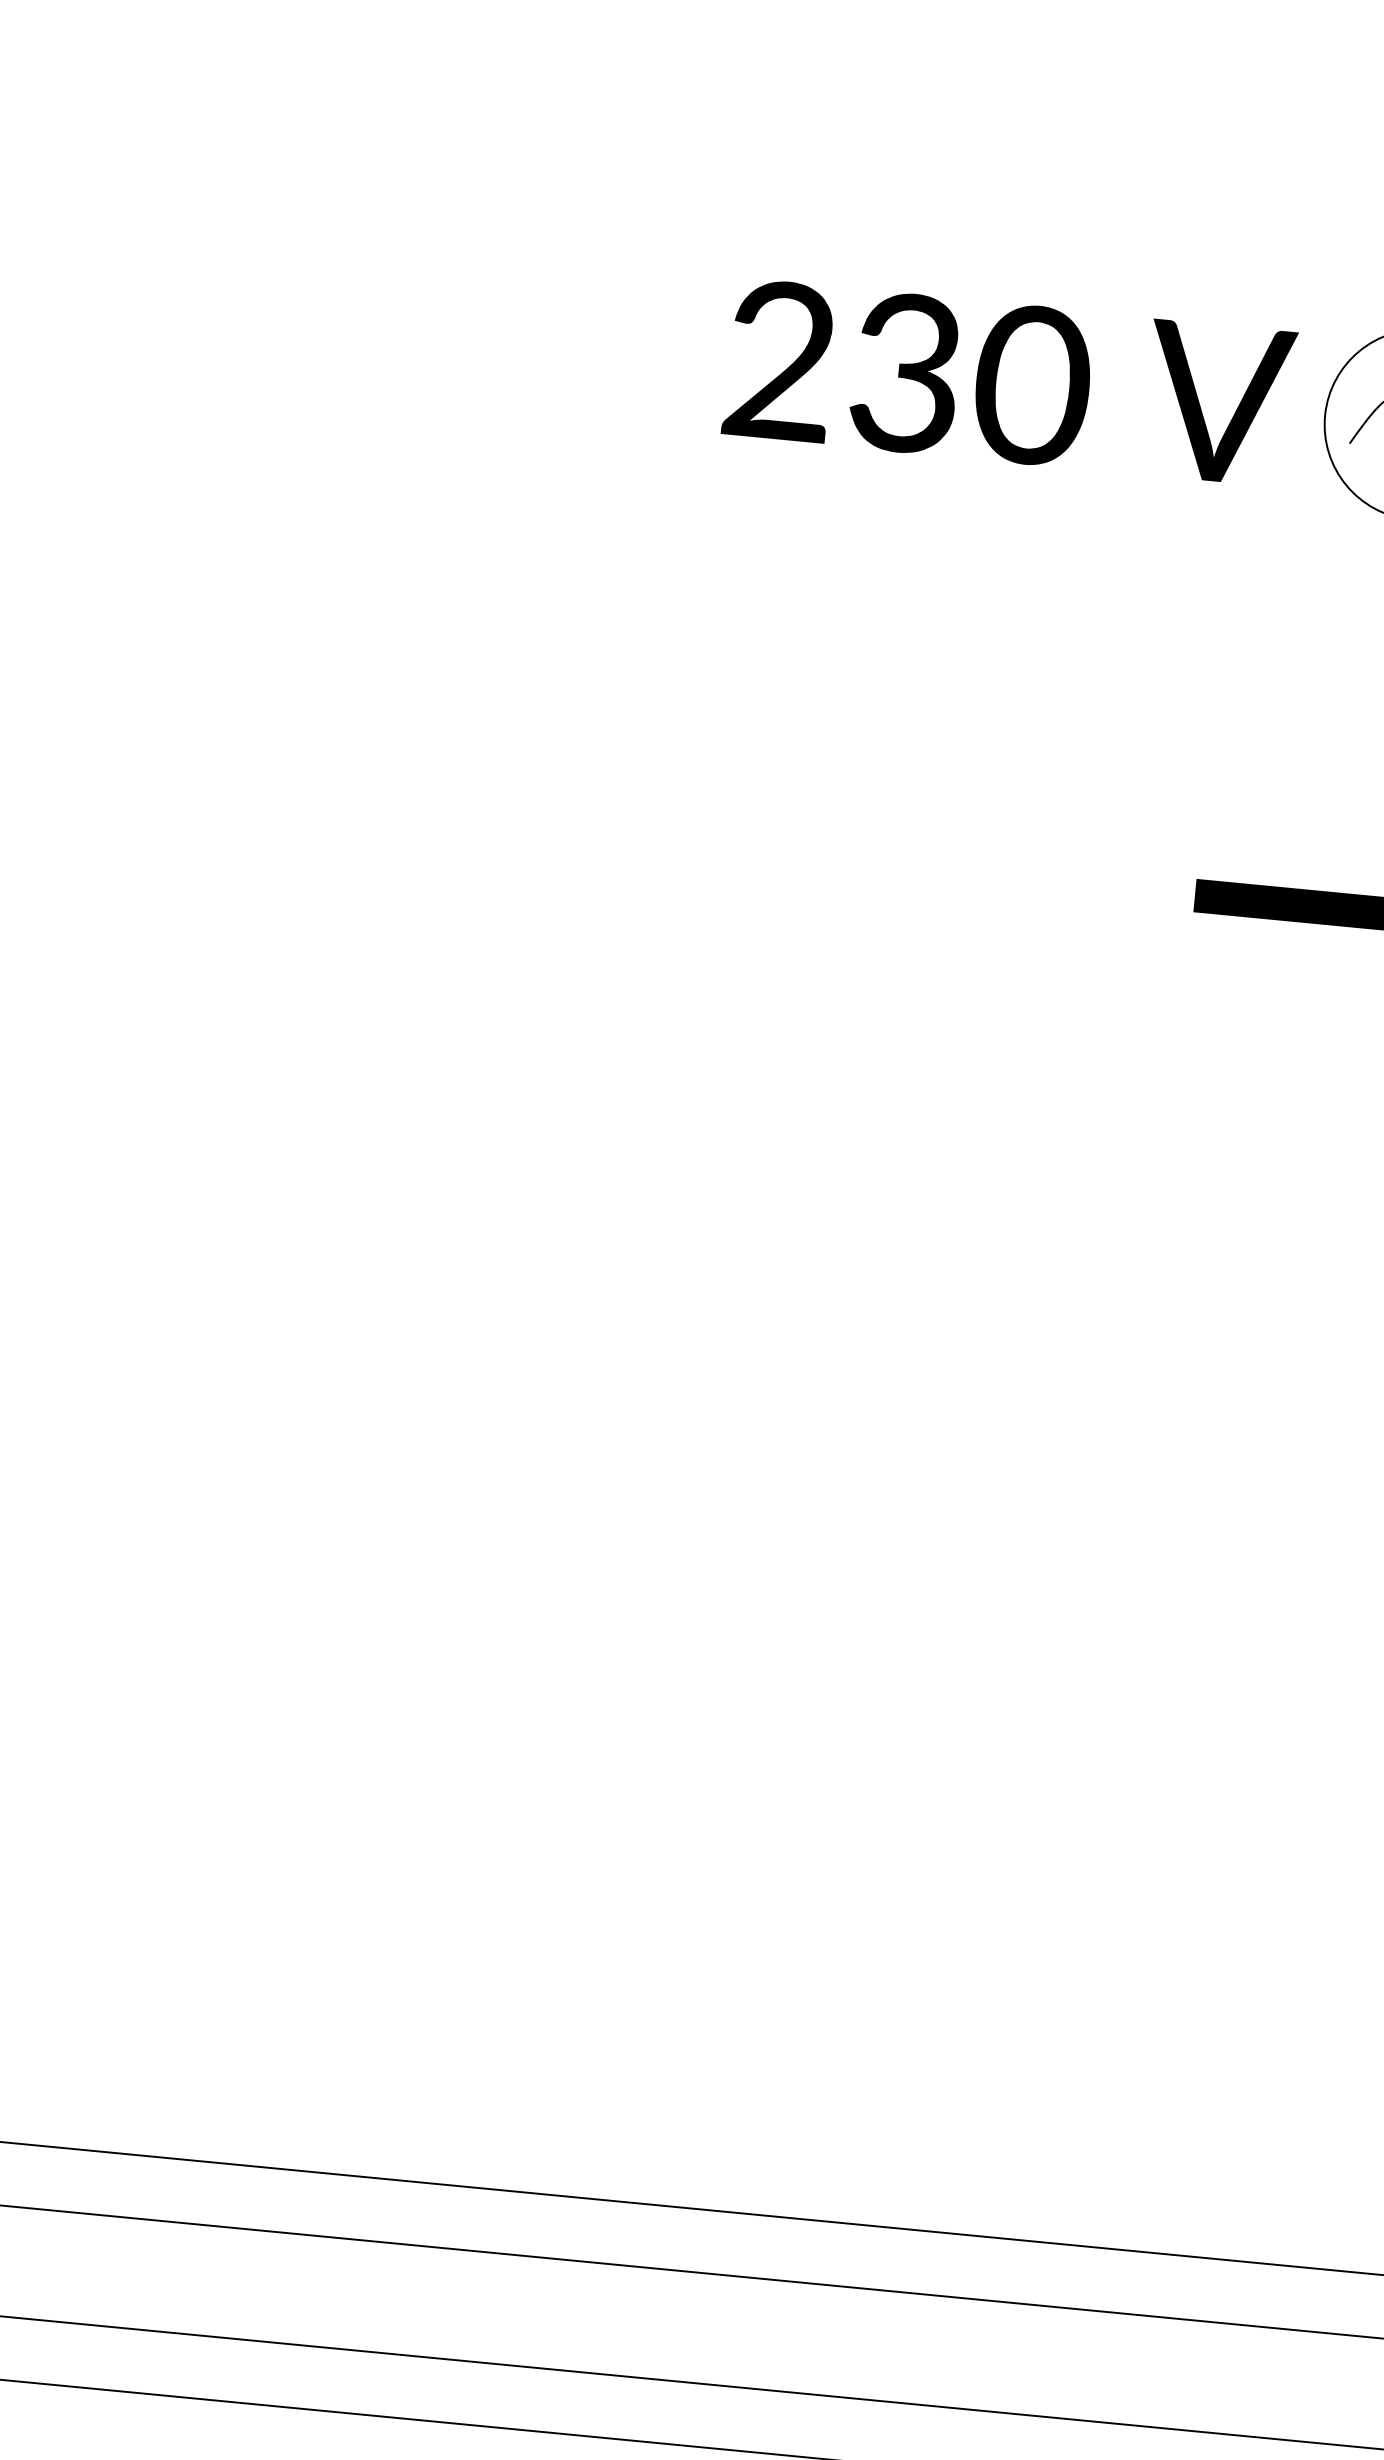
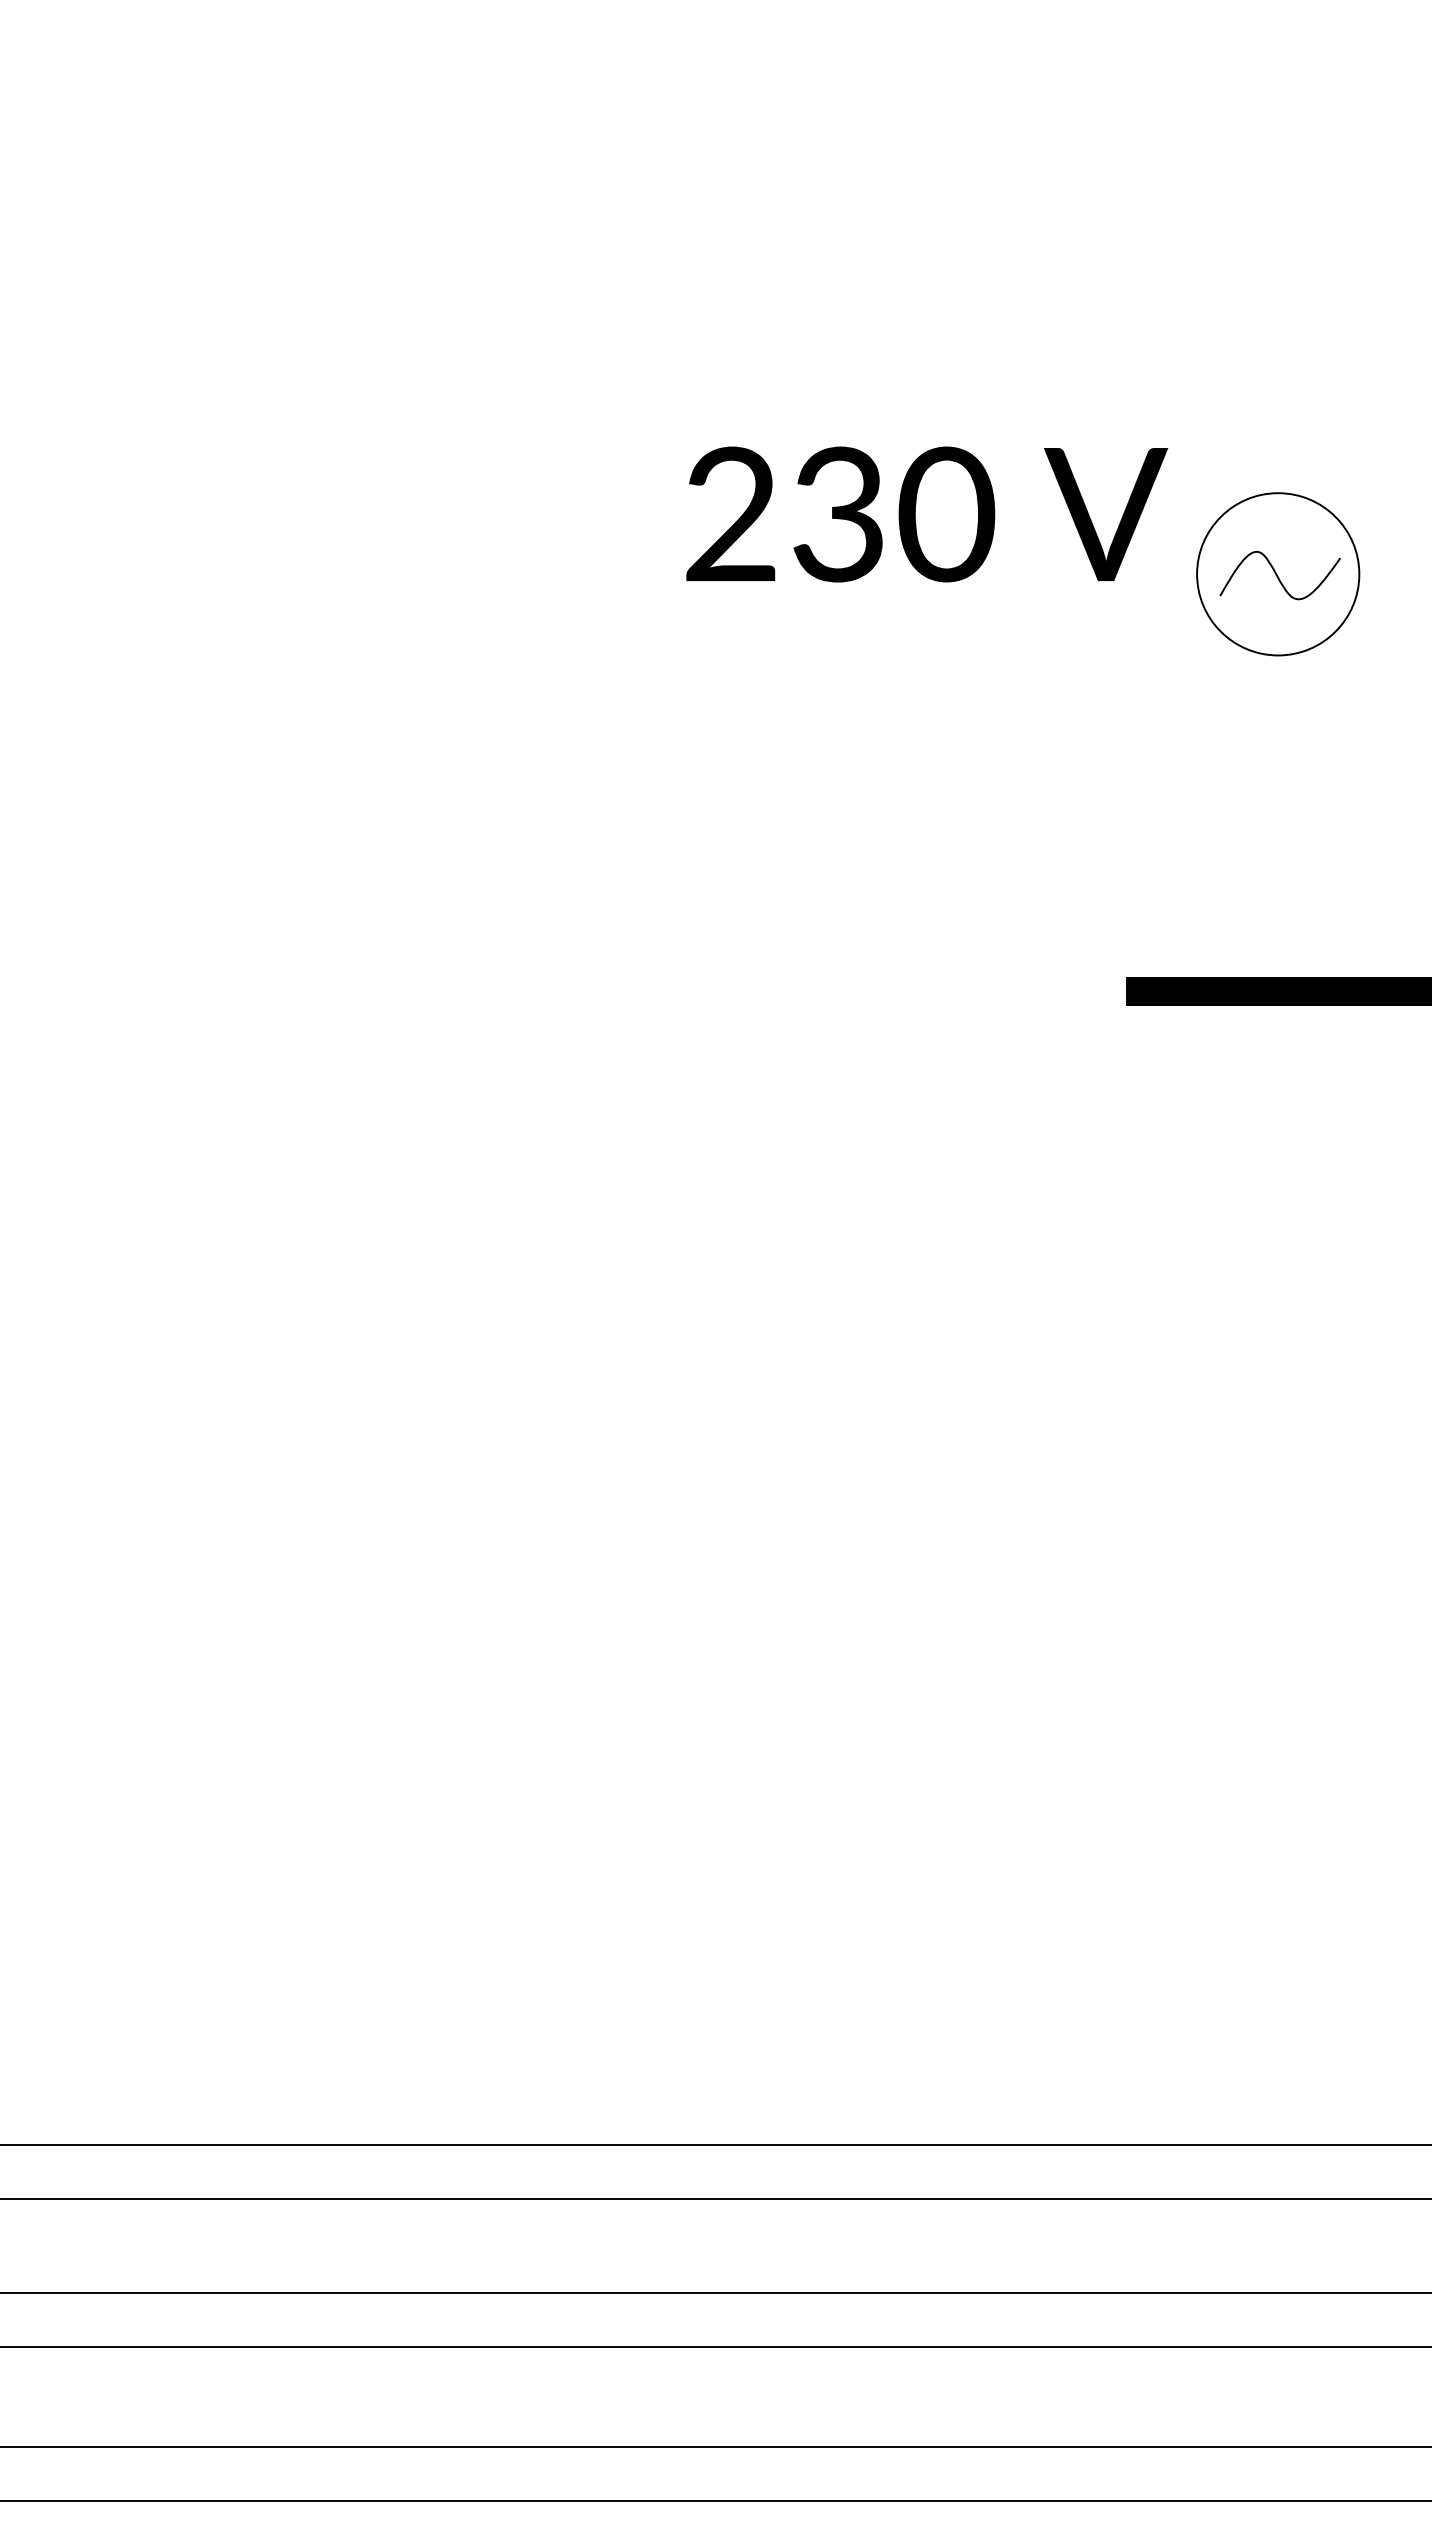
text: (1010, 383) -> (927, 514), moved

